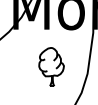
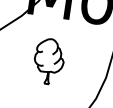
part: (51, 66) -> (49, 60), moved

